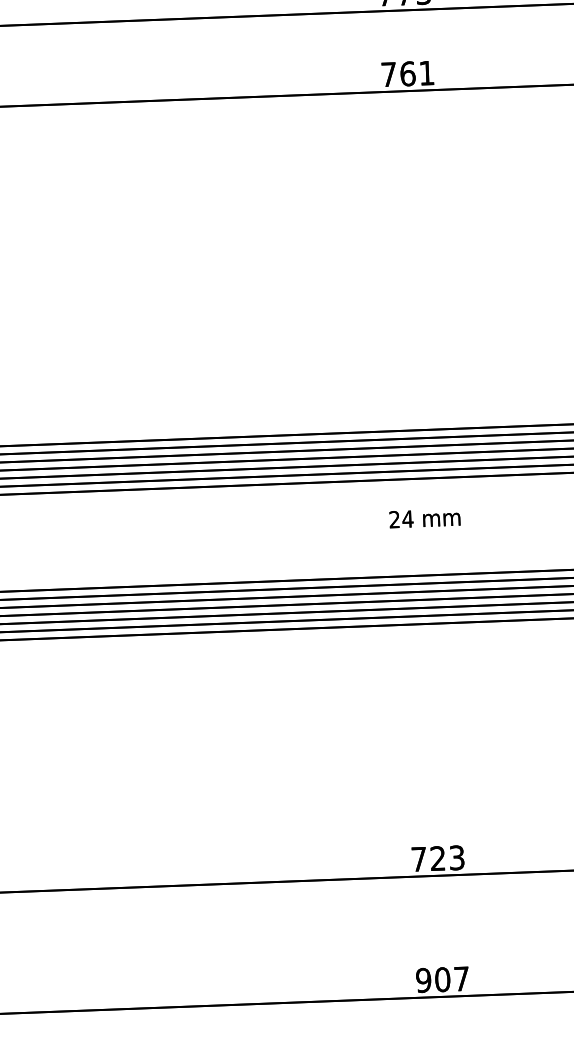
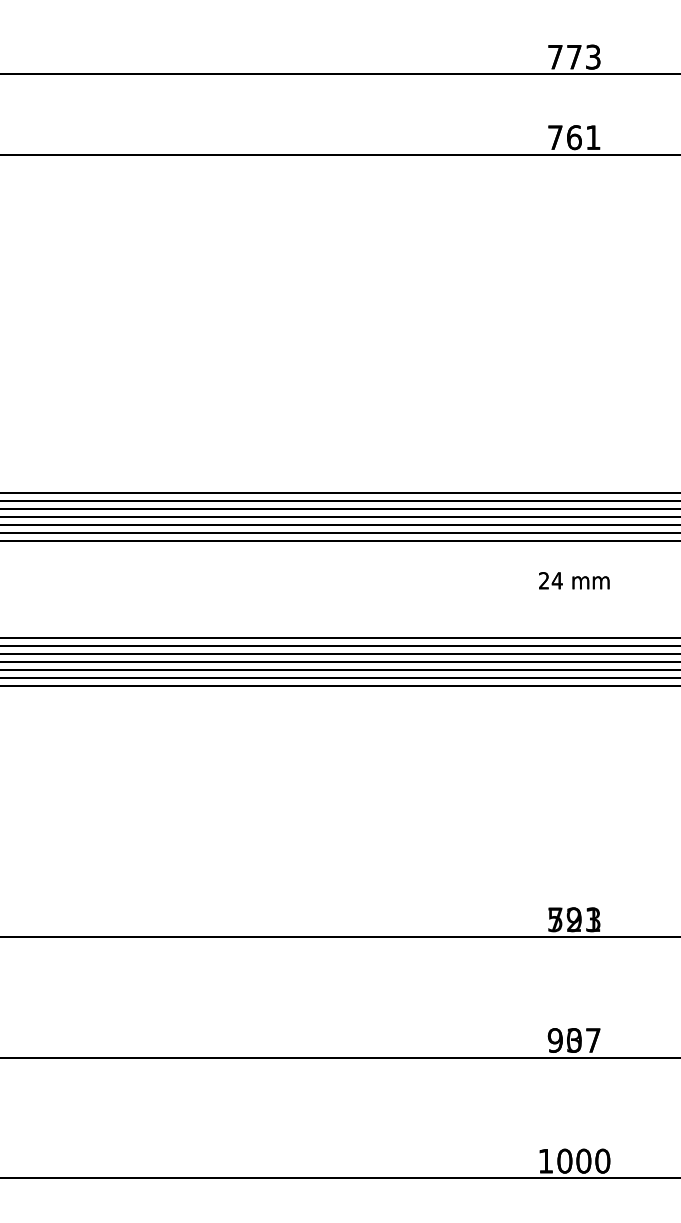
text: (438, 858) -> (574, 919), 723 -> 591
text: (442, 979) -> (574, 1040), 907 -> 937

